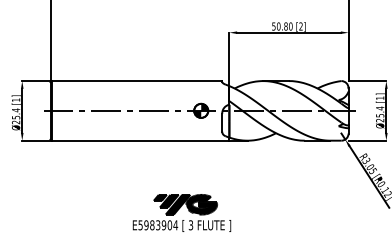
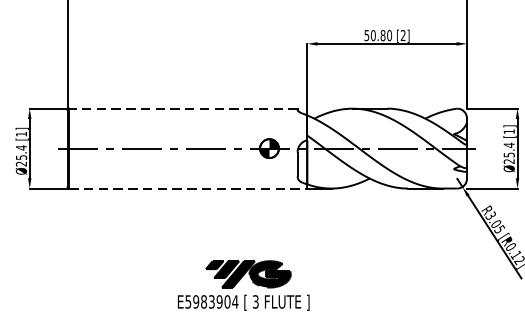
line: (136, 81) -> (182, 109), solid -> dashed
line: (140, 140) -> (188, 188), solid -> dashed

